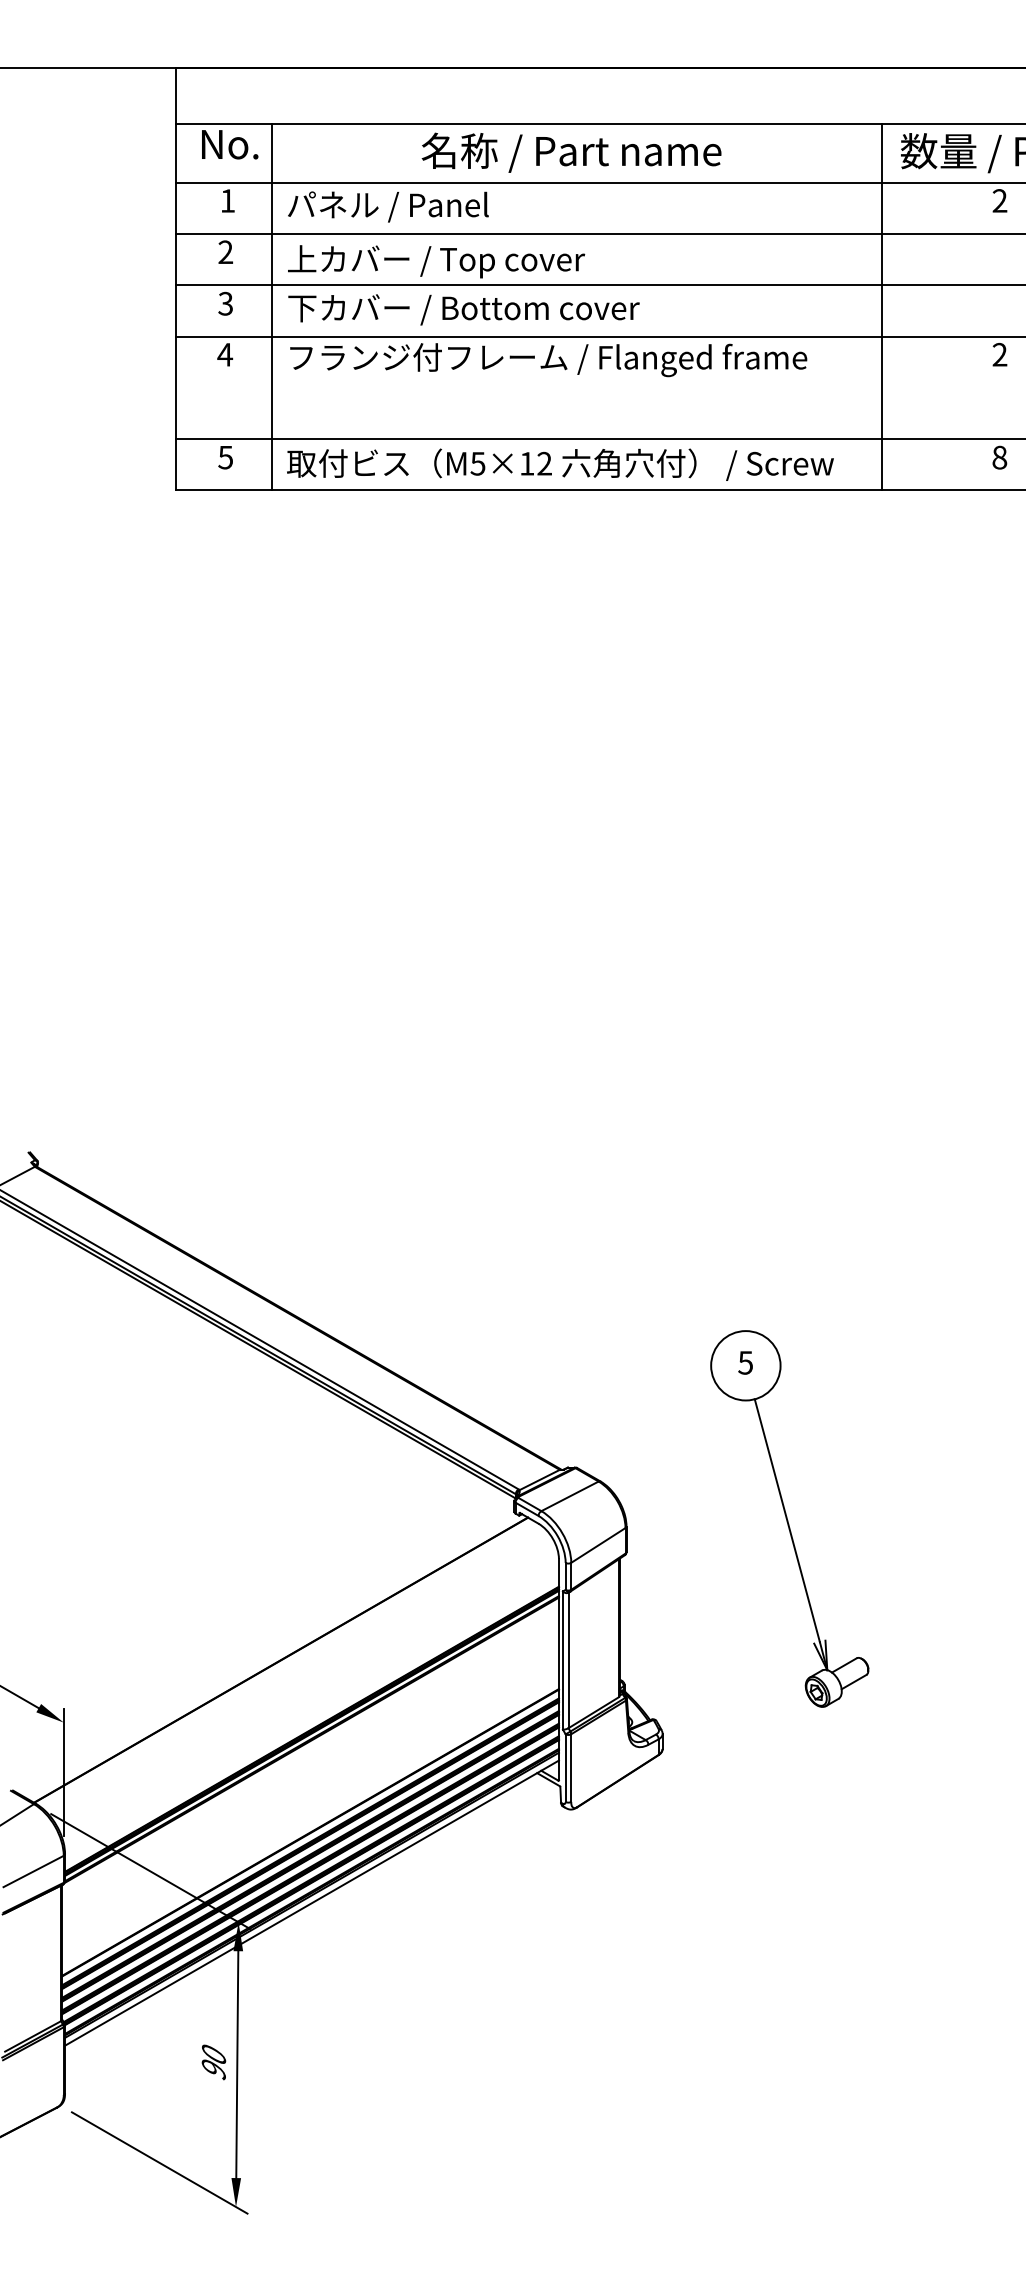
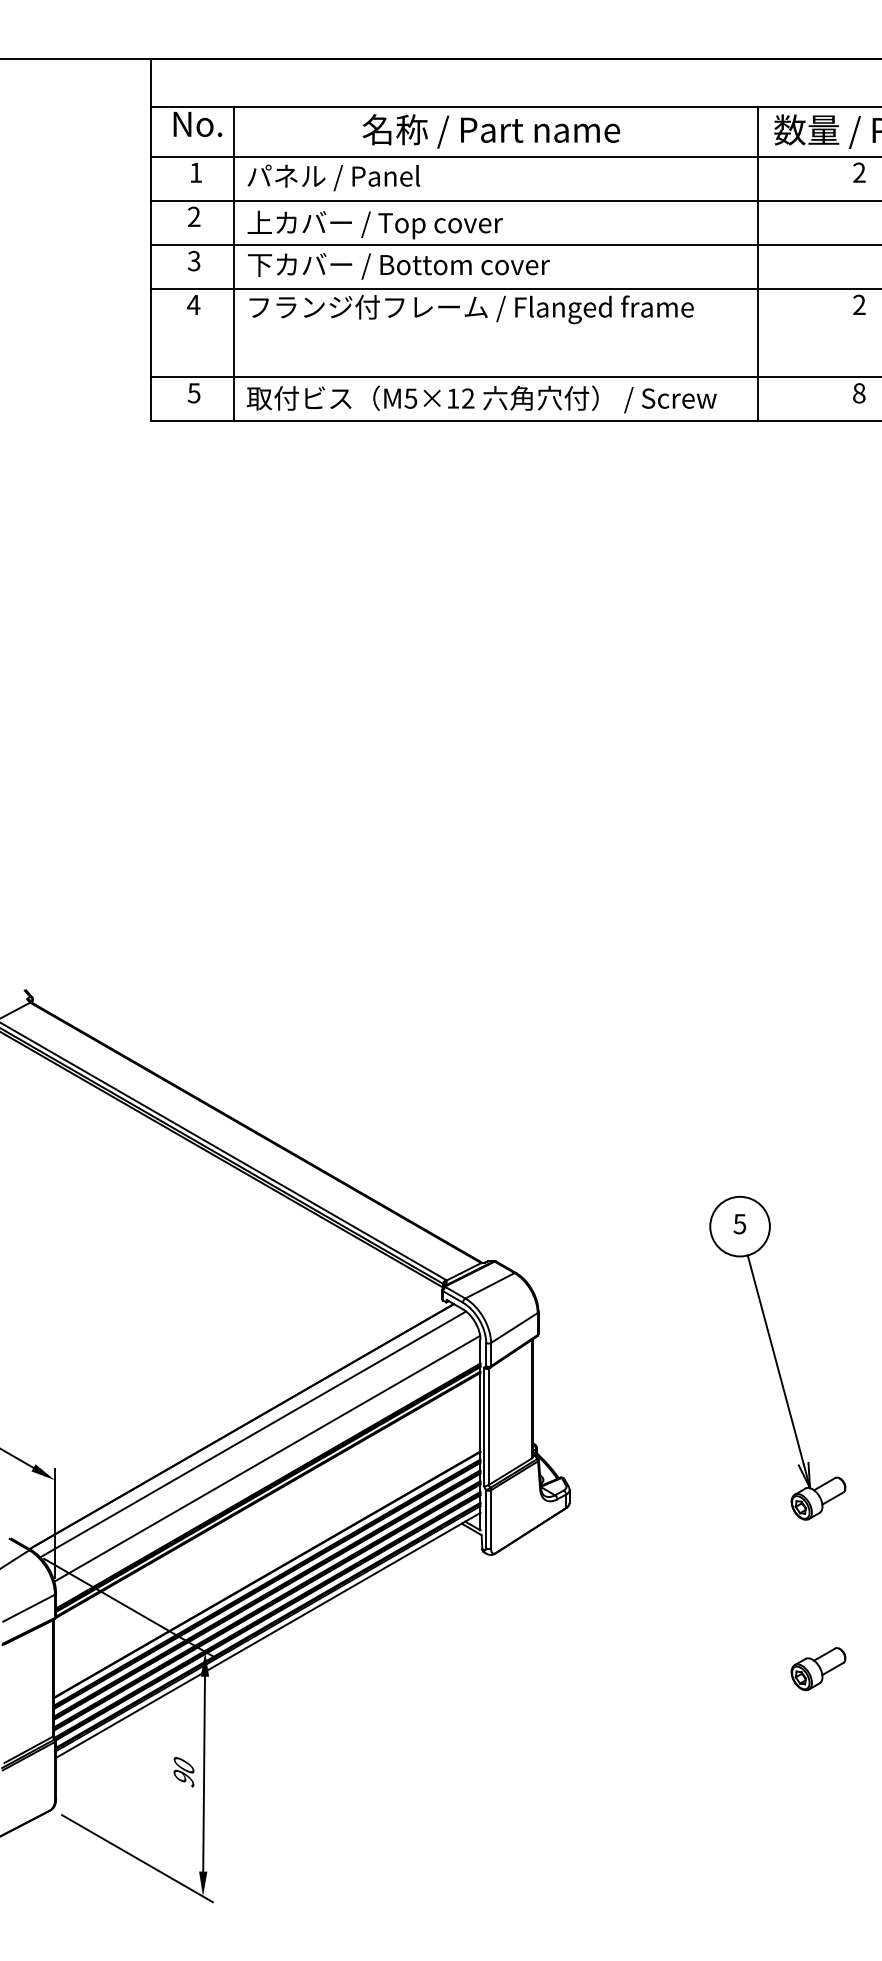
part: (789, 1518) -> (777, 1357), moved
line: (294, 1669) -> (253, 1434), added
line: (311, 1697) -> (267, 1458), added
part: (952, 1942) -> (818, 1669), added

